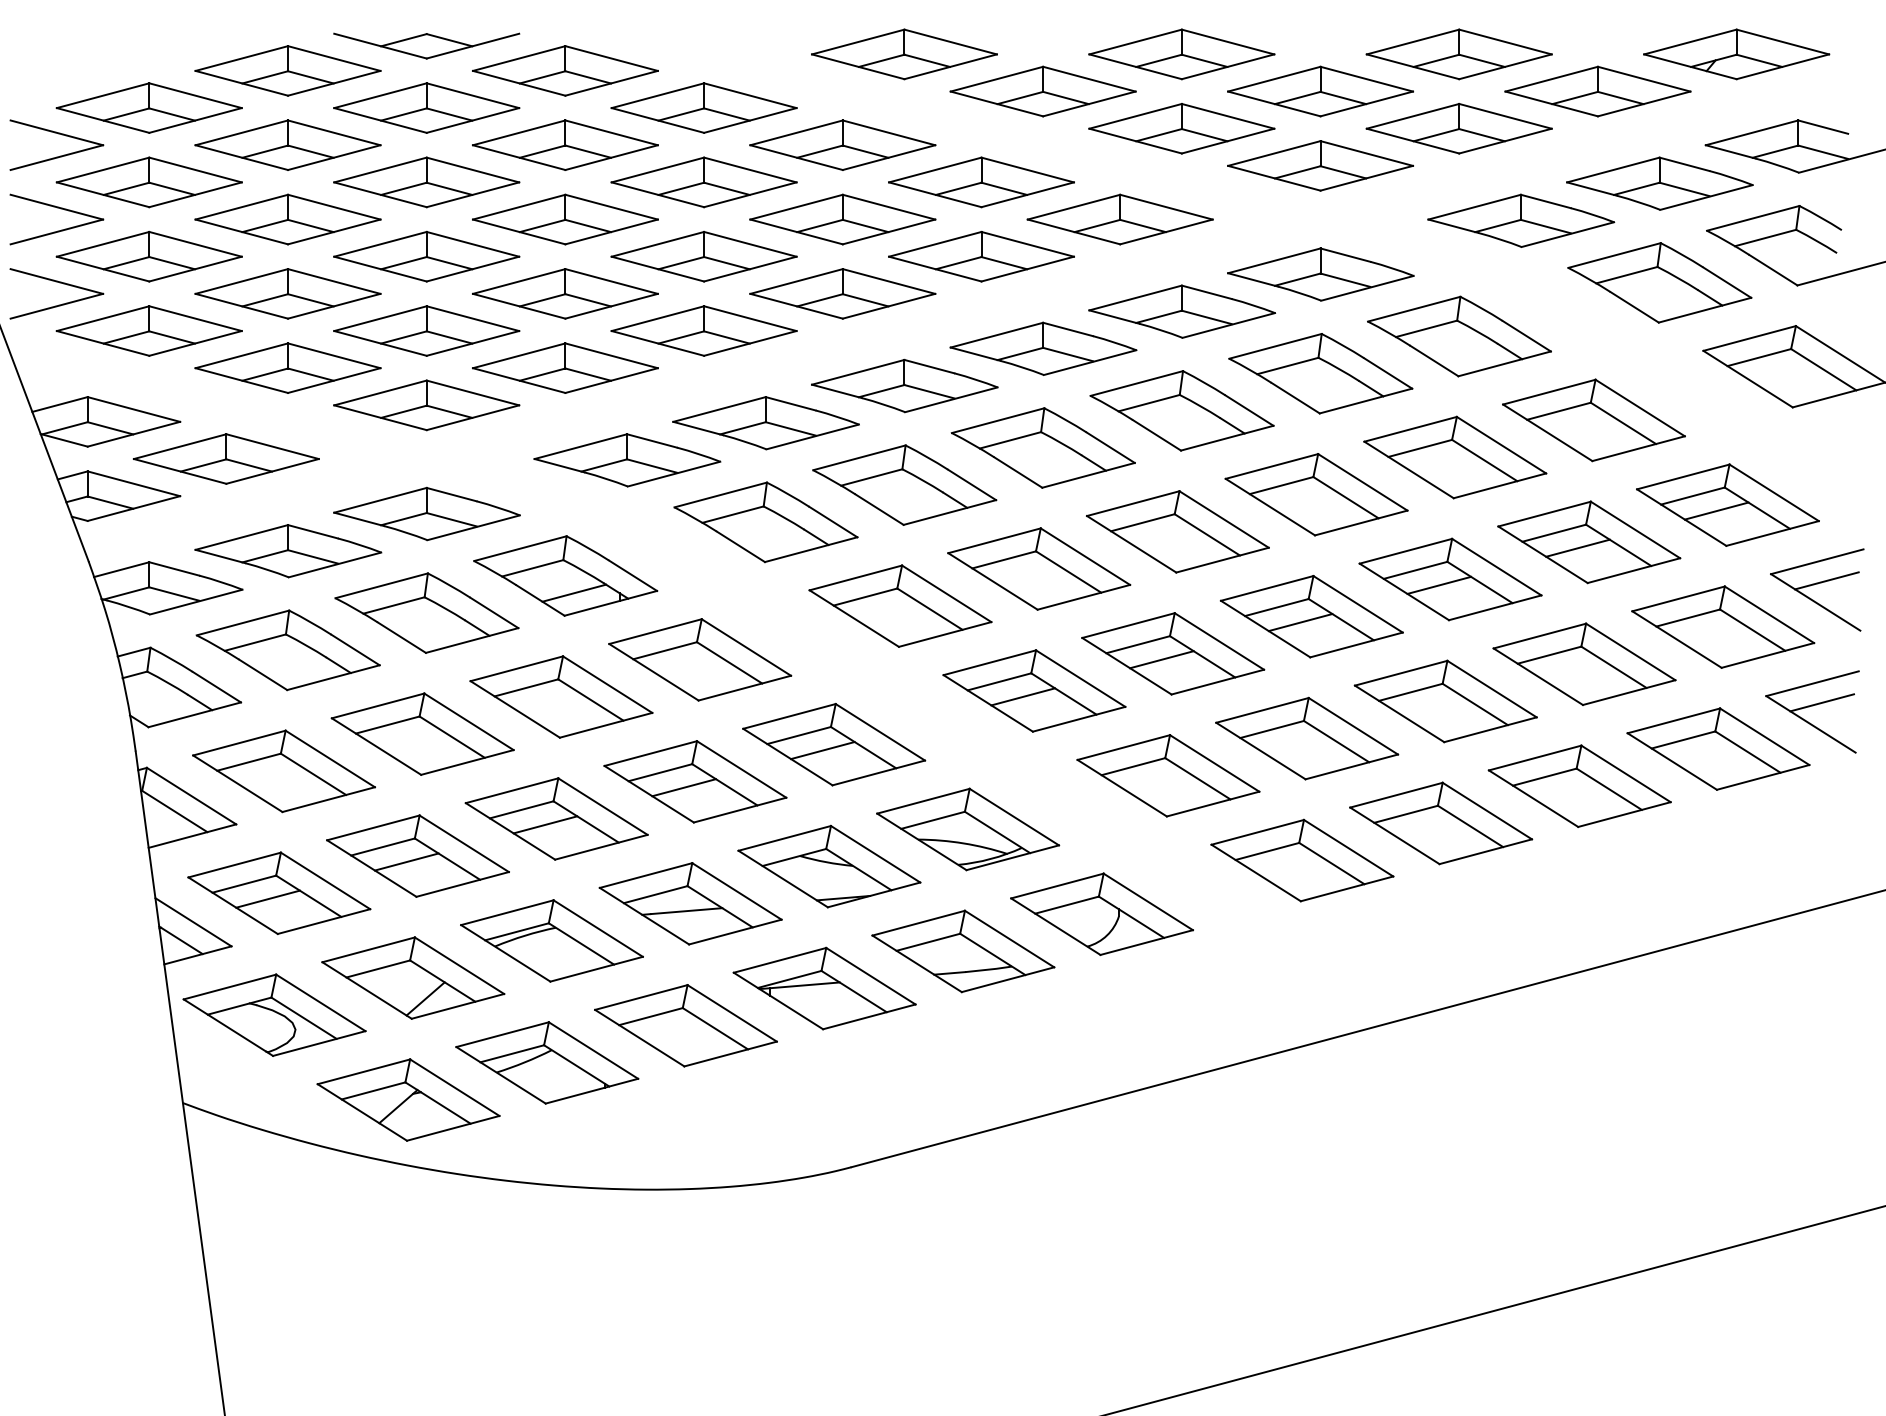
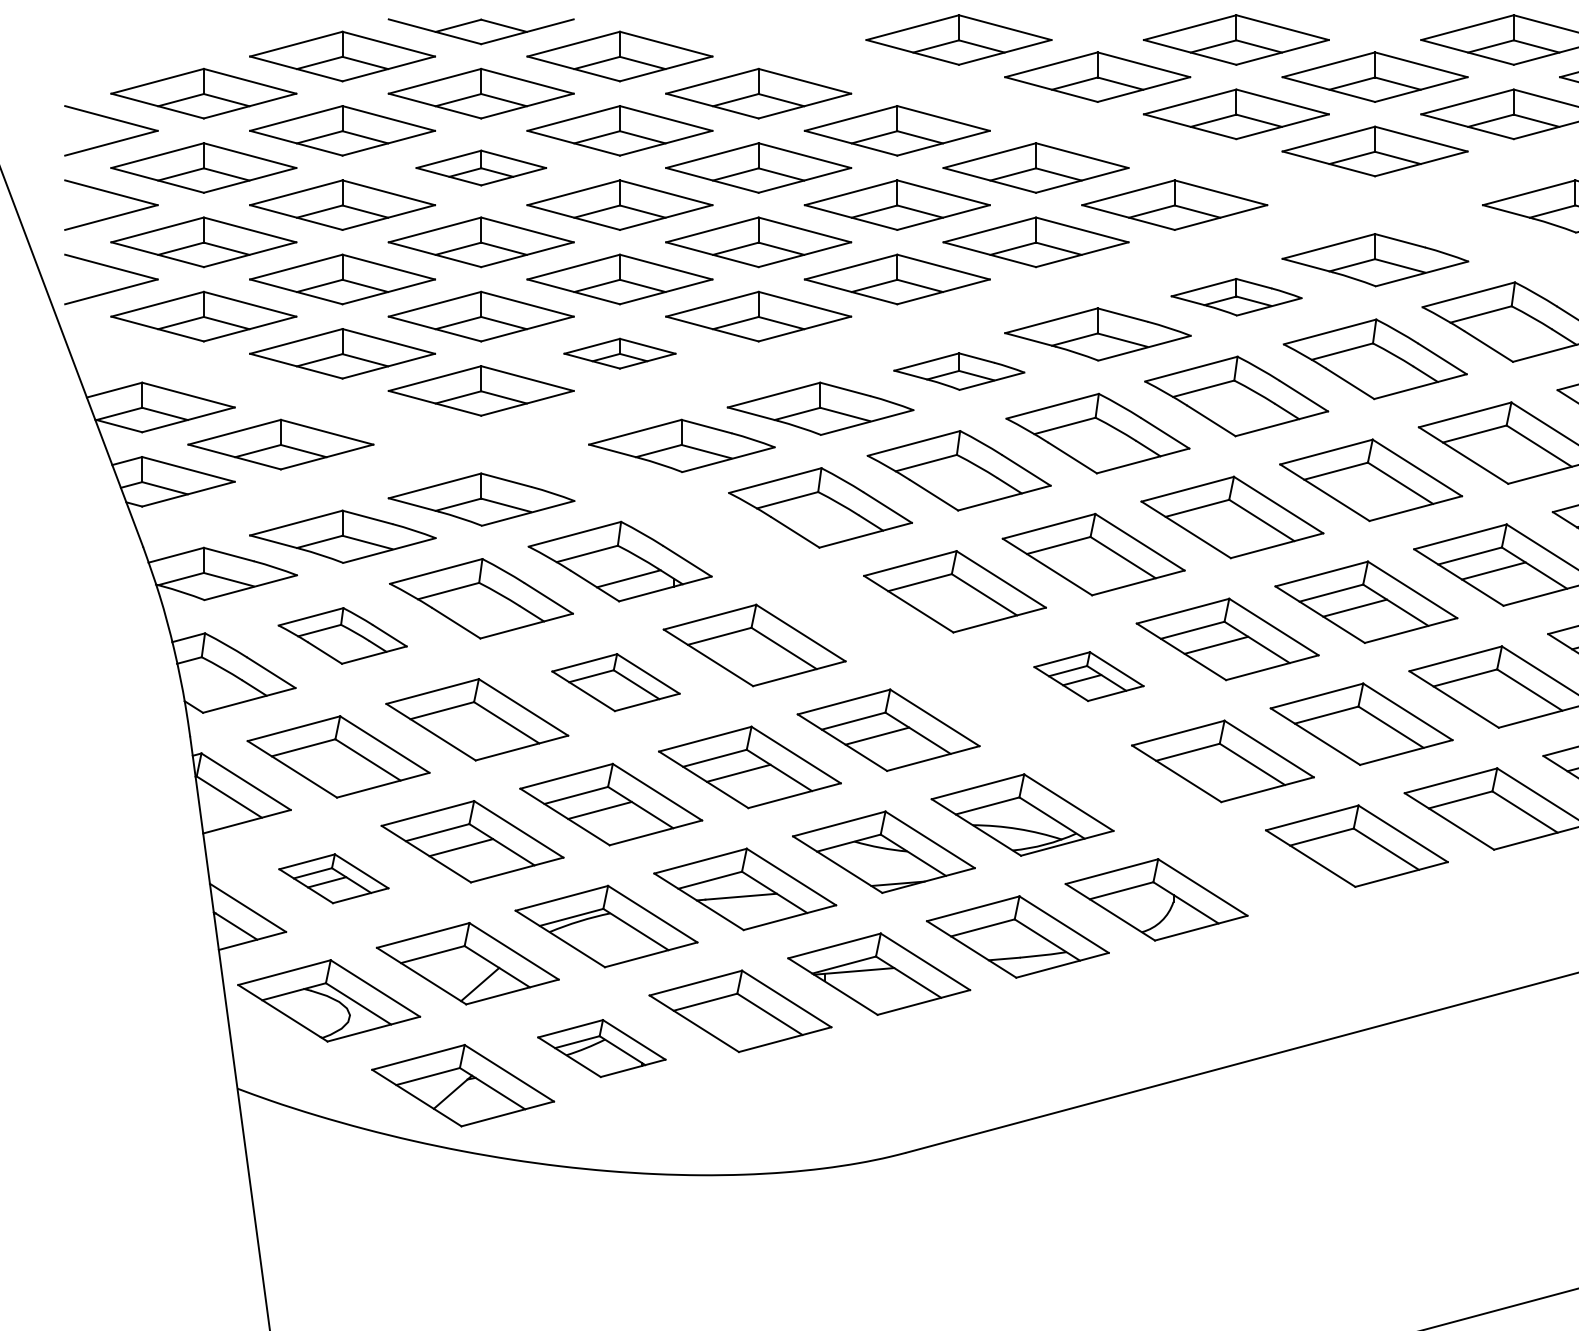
part: (426, 182) -> (481, 168), size x0.7
part: (1181, 311) -> (1236, 297), size x0.7
part: (565, 367) -> (620, 353), size x0.6
part: (904, 385) -> (959, 371), size x0.7
part: (287, 650) -> (342, 636), size x0.7
part: (1034, 690) -> (1089, 676), size x0.6
part: (561, 696) -> (616, 682), size x0.7
part: (279, 892) -> (334, 878), size x0.6
part: (547, 1062) -> (602, 1048), size x0.7

